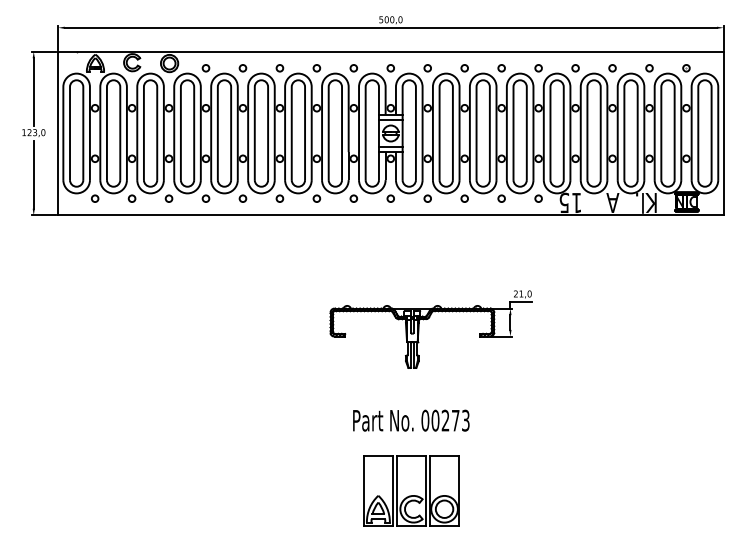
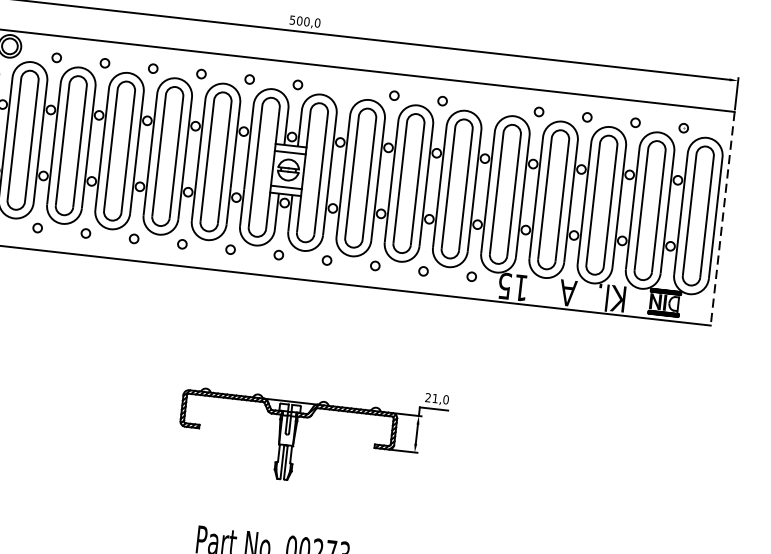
circle: (427, 68) -> (345, 90), removed
circle: (538, 68) -> (490, 106), removed
line: (723, 133) -> (722, 218), solid -> dashed

